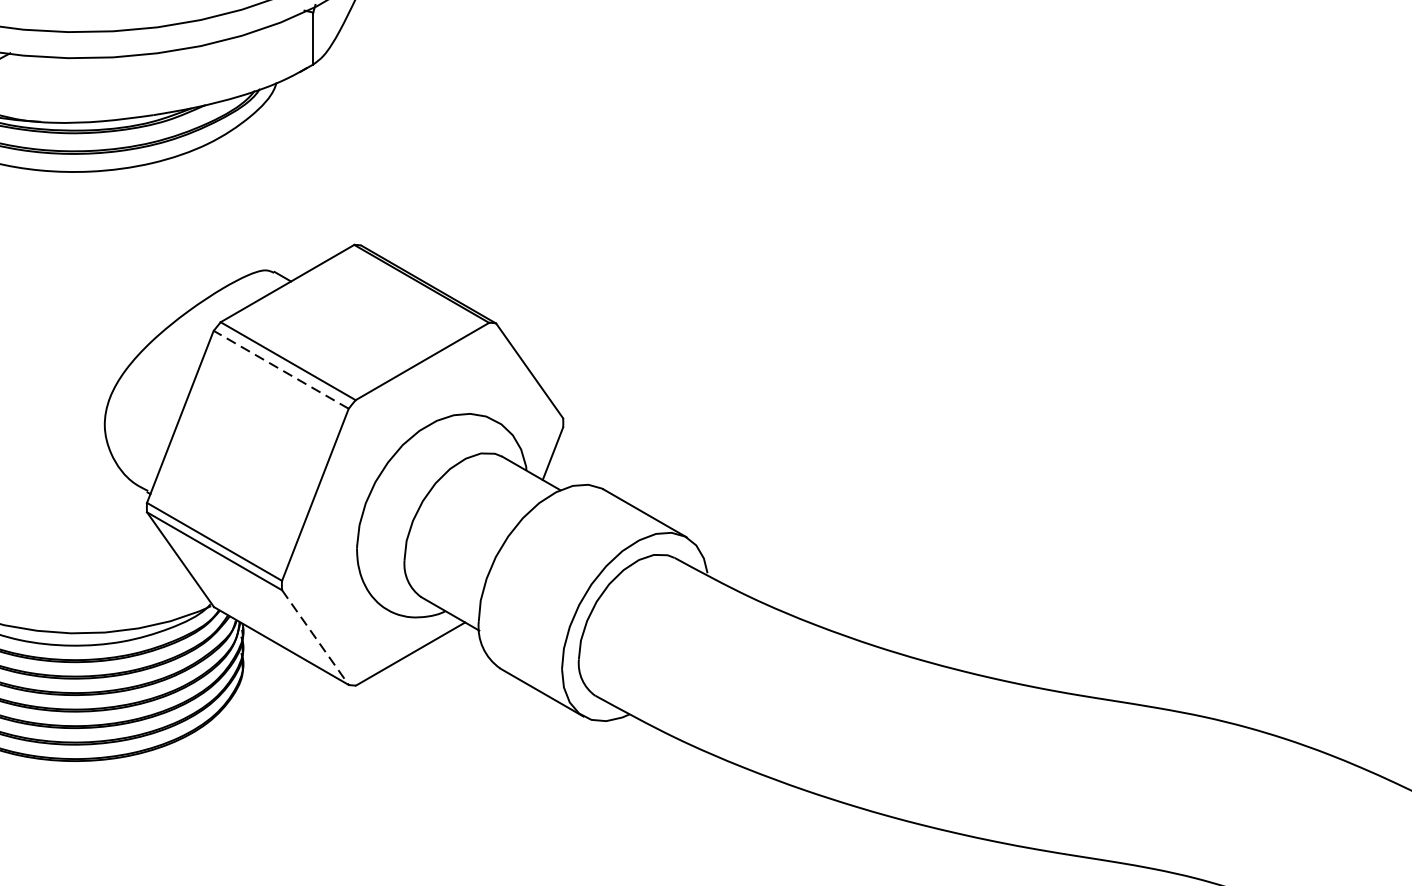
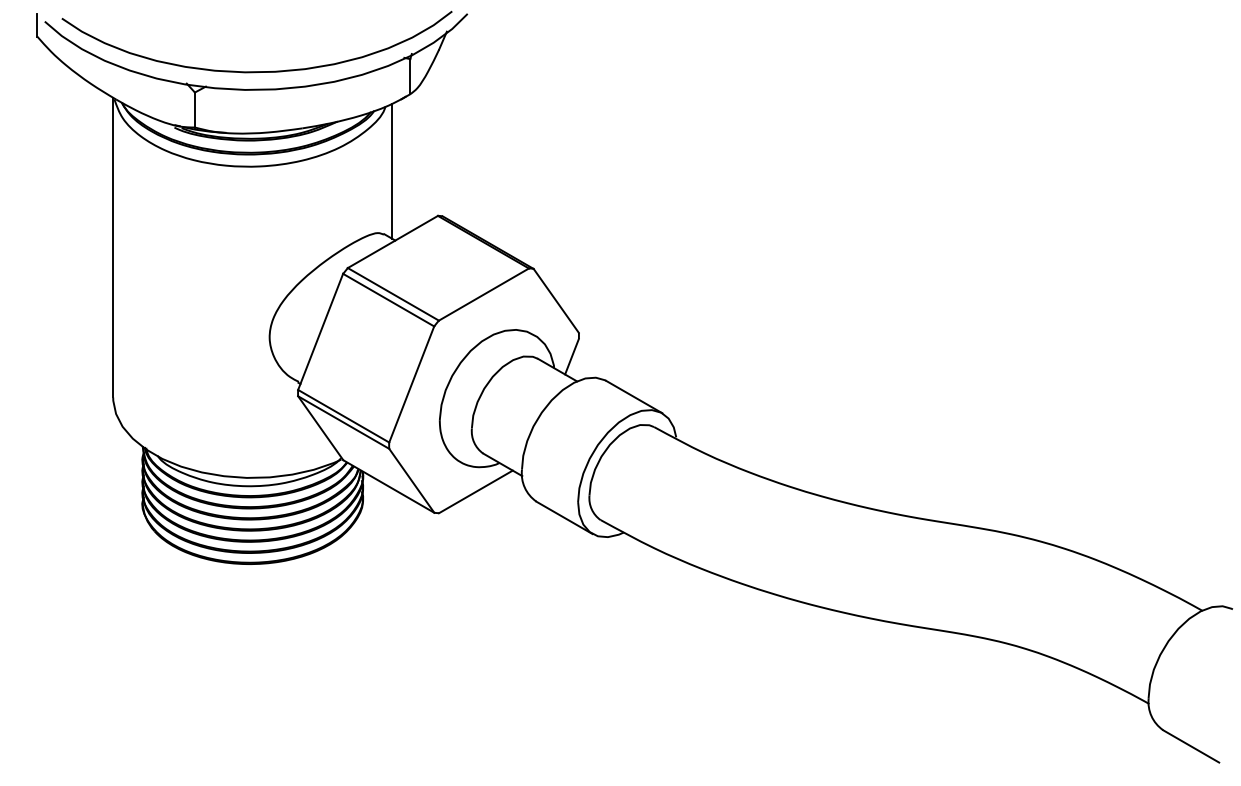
line: (286, 177) -> (392, 170), added
line: (280, 370) -> (388, 300), dashed -> solid
line: (316, 638) -> (412, 481), dashed -> solid

